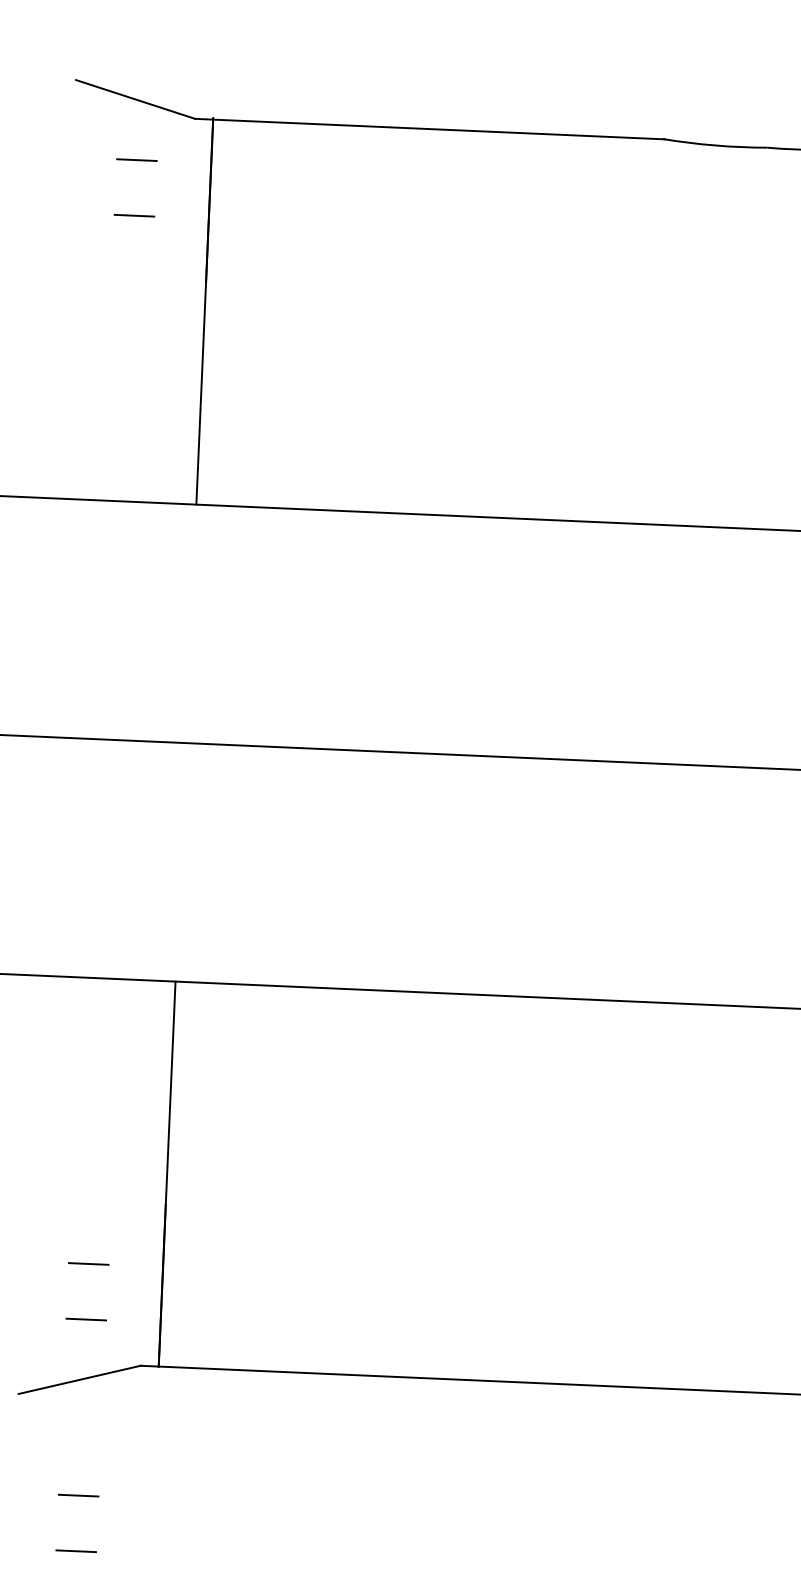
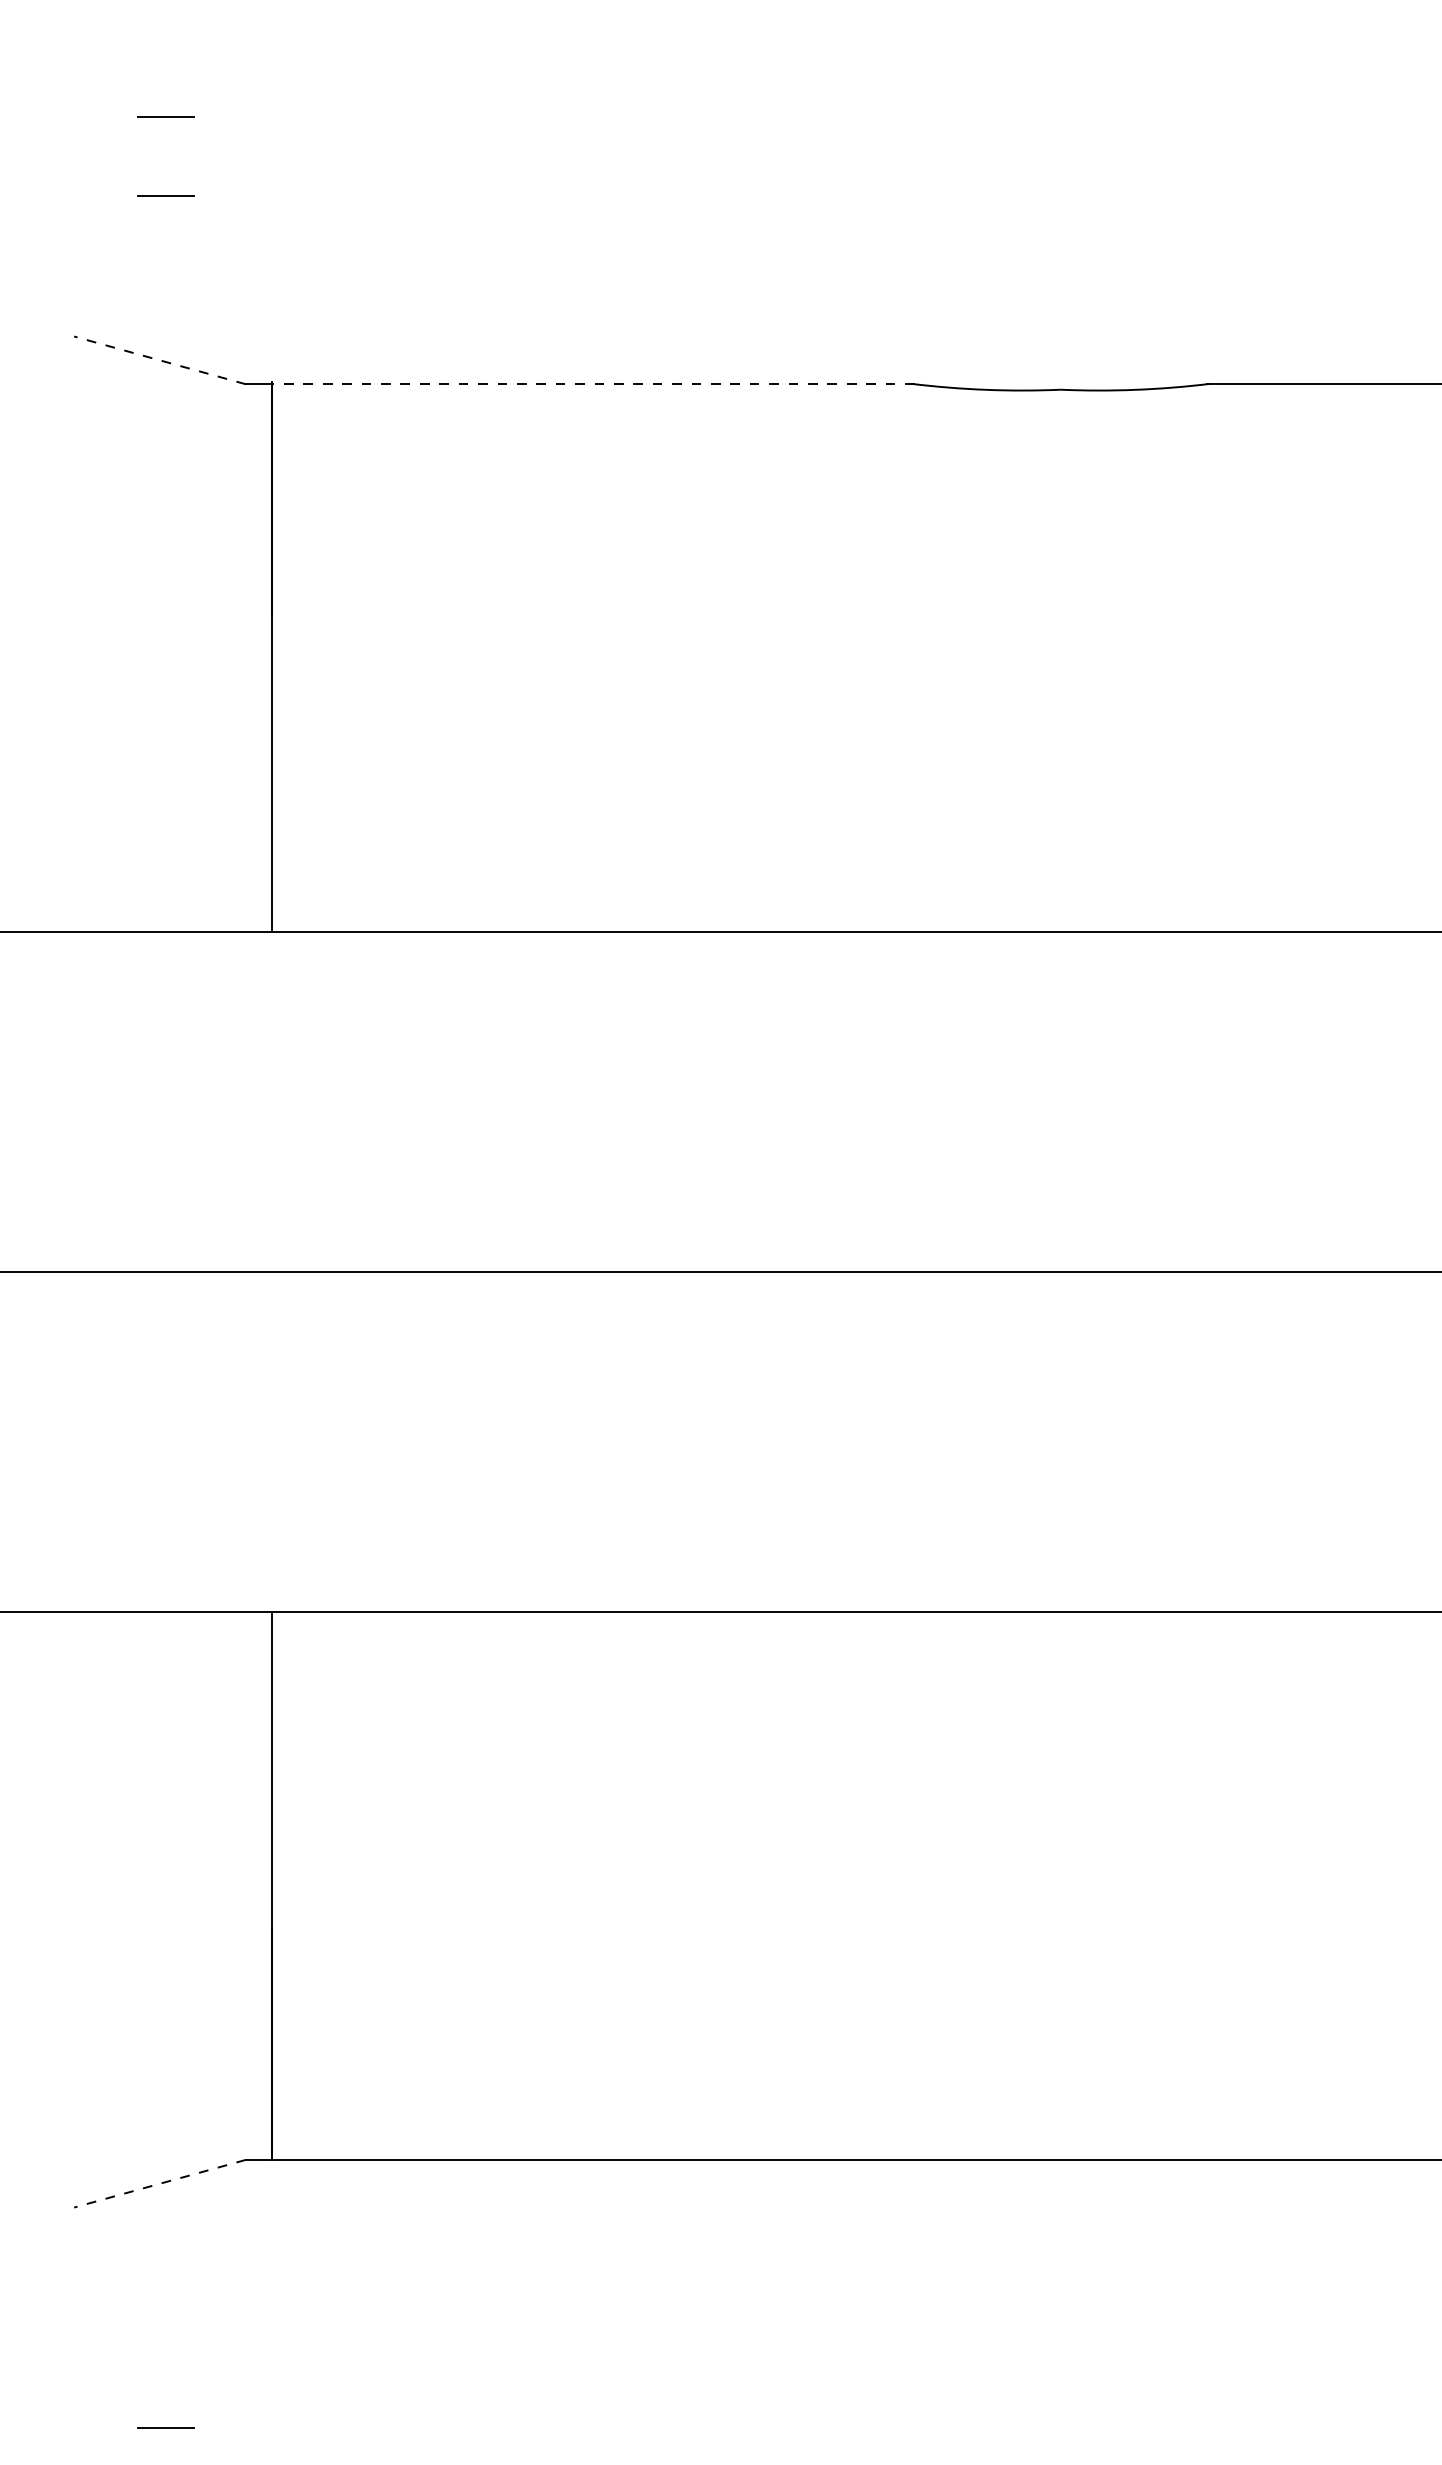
line: (135, 99) -> (159, 360), solid -> dashed
line: (439, 129) -> (593, 384), solid -> dashed
line: (136, 160) -> (165, 446), removed
line: (134, 215) -> (165, 525), removed
line: (88, 1263) -> (165, 2017), removed
line: (86, 1319) -> (165, 2097), removed
line: (79, 1379) -> (159, 2183), solid -> dashed
line: (78, 1495) -> (165, 2348), removed

